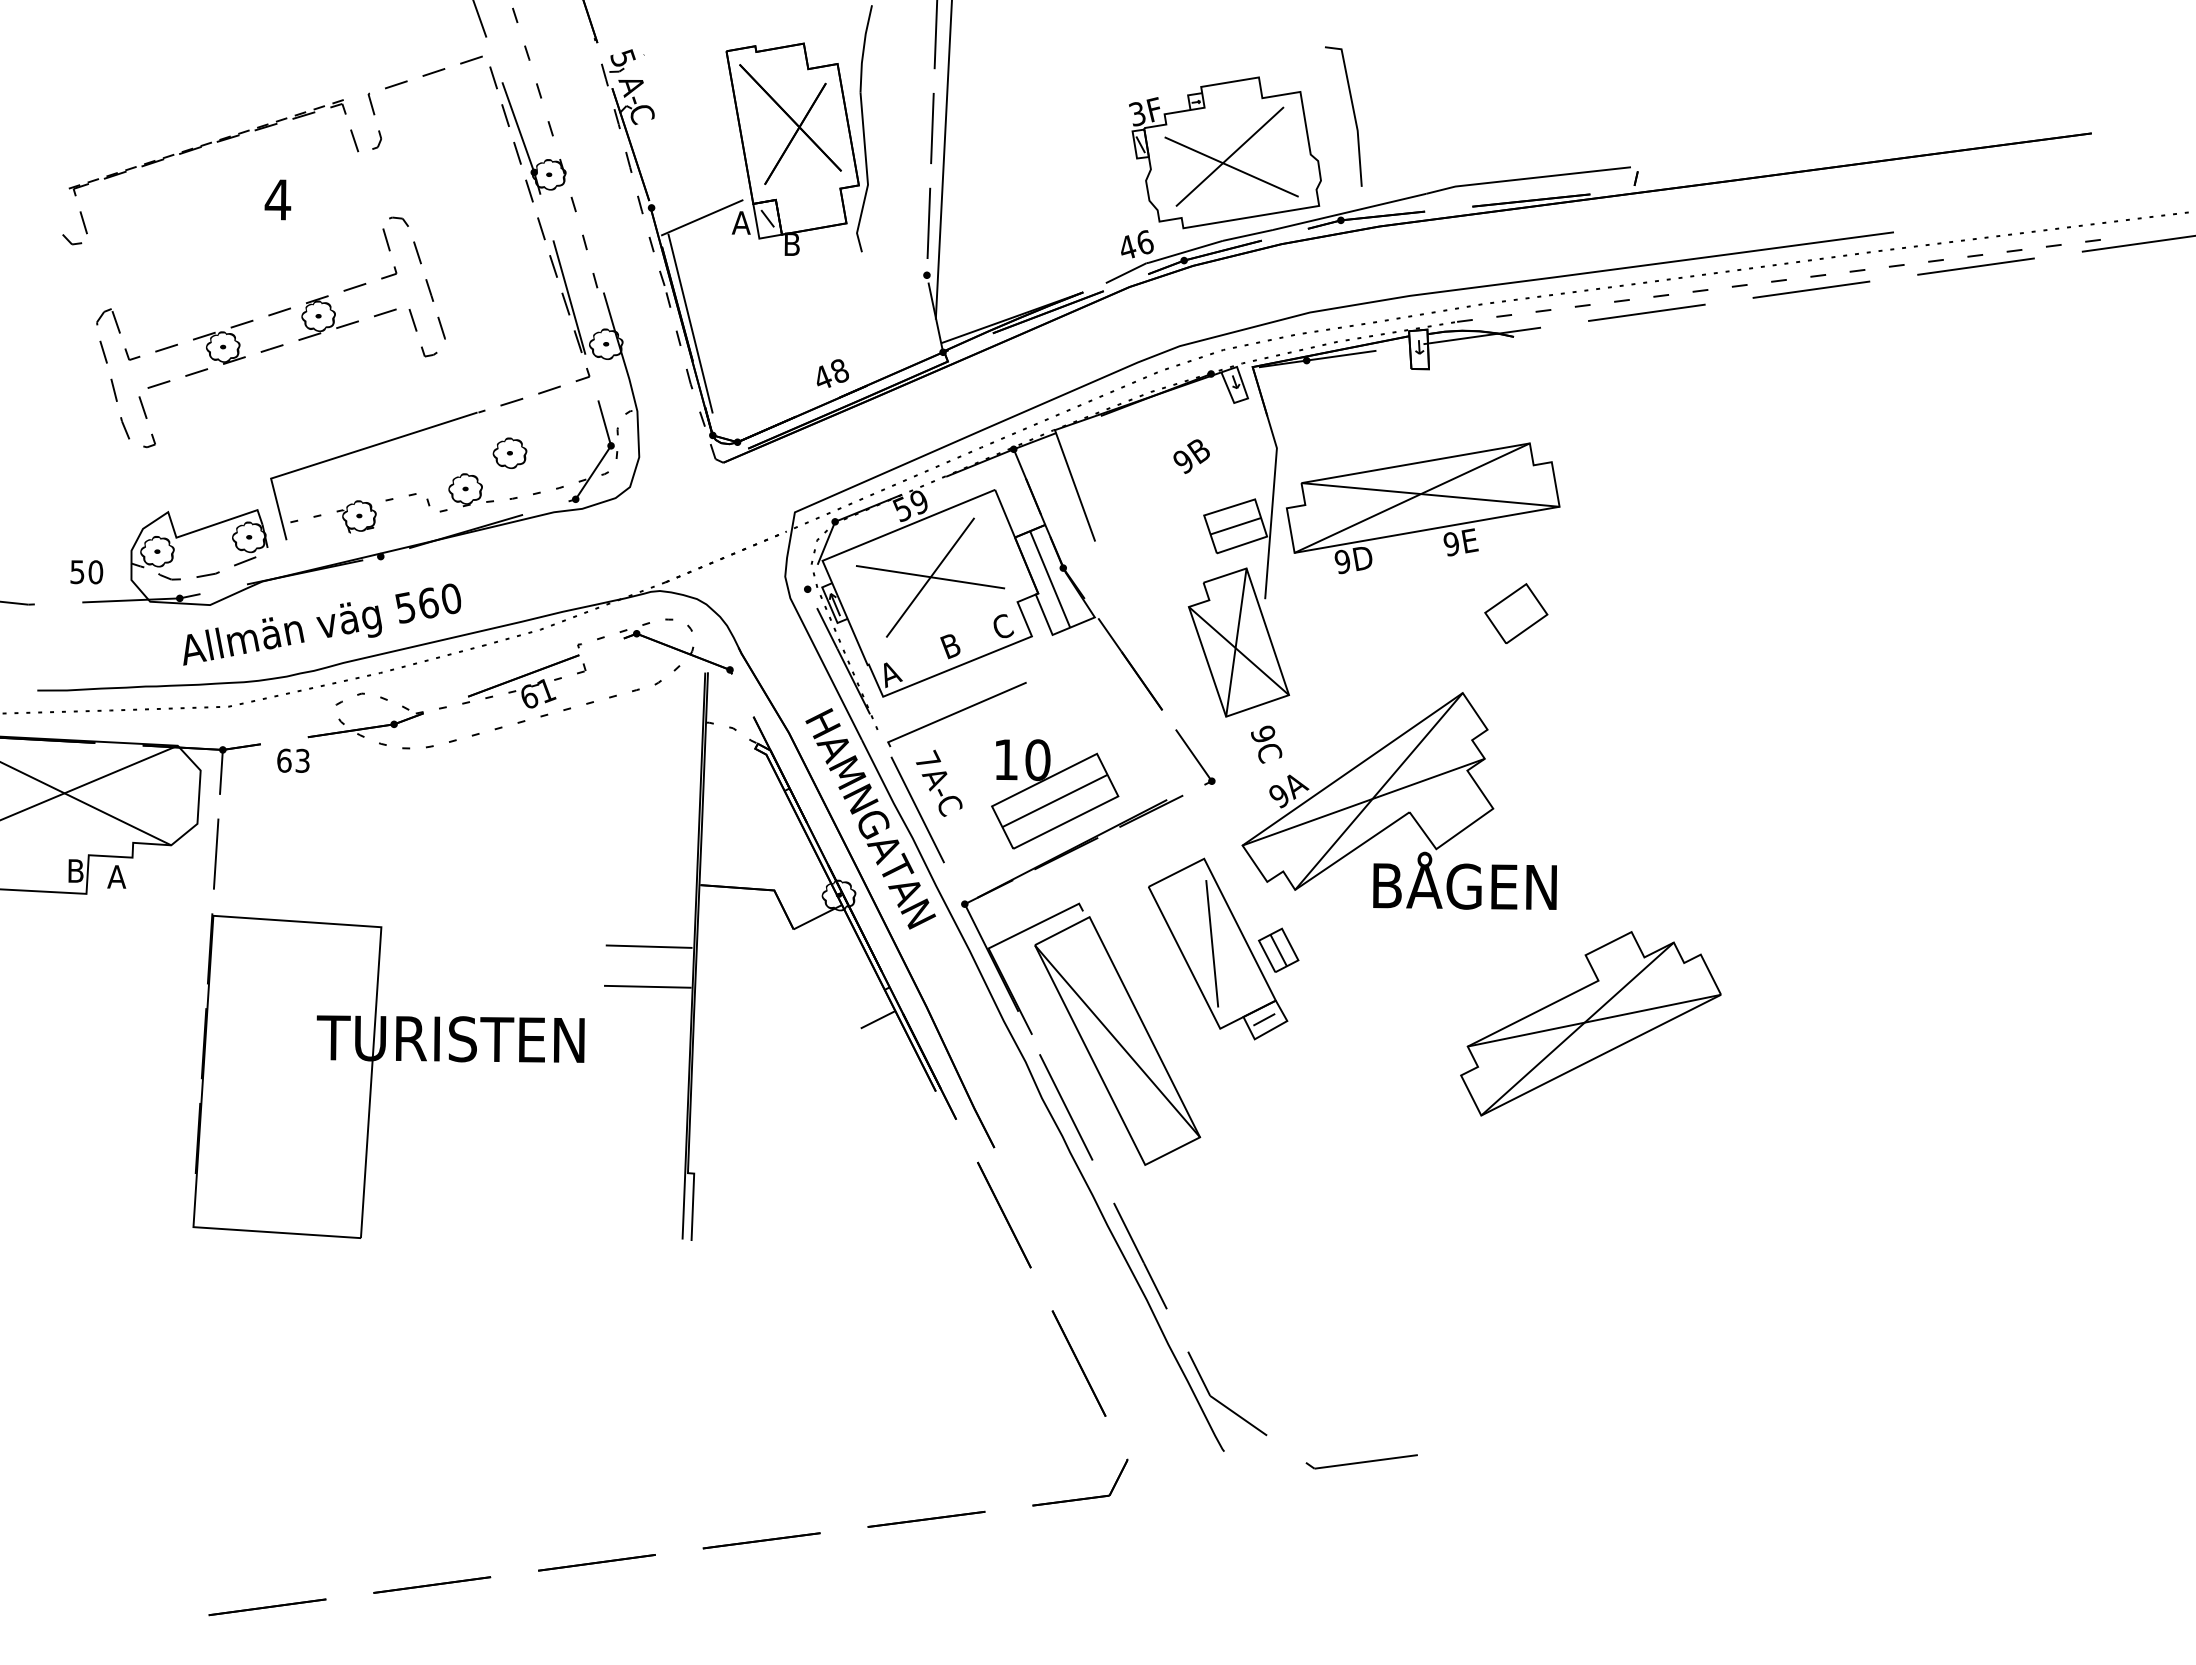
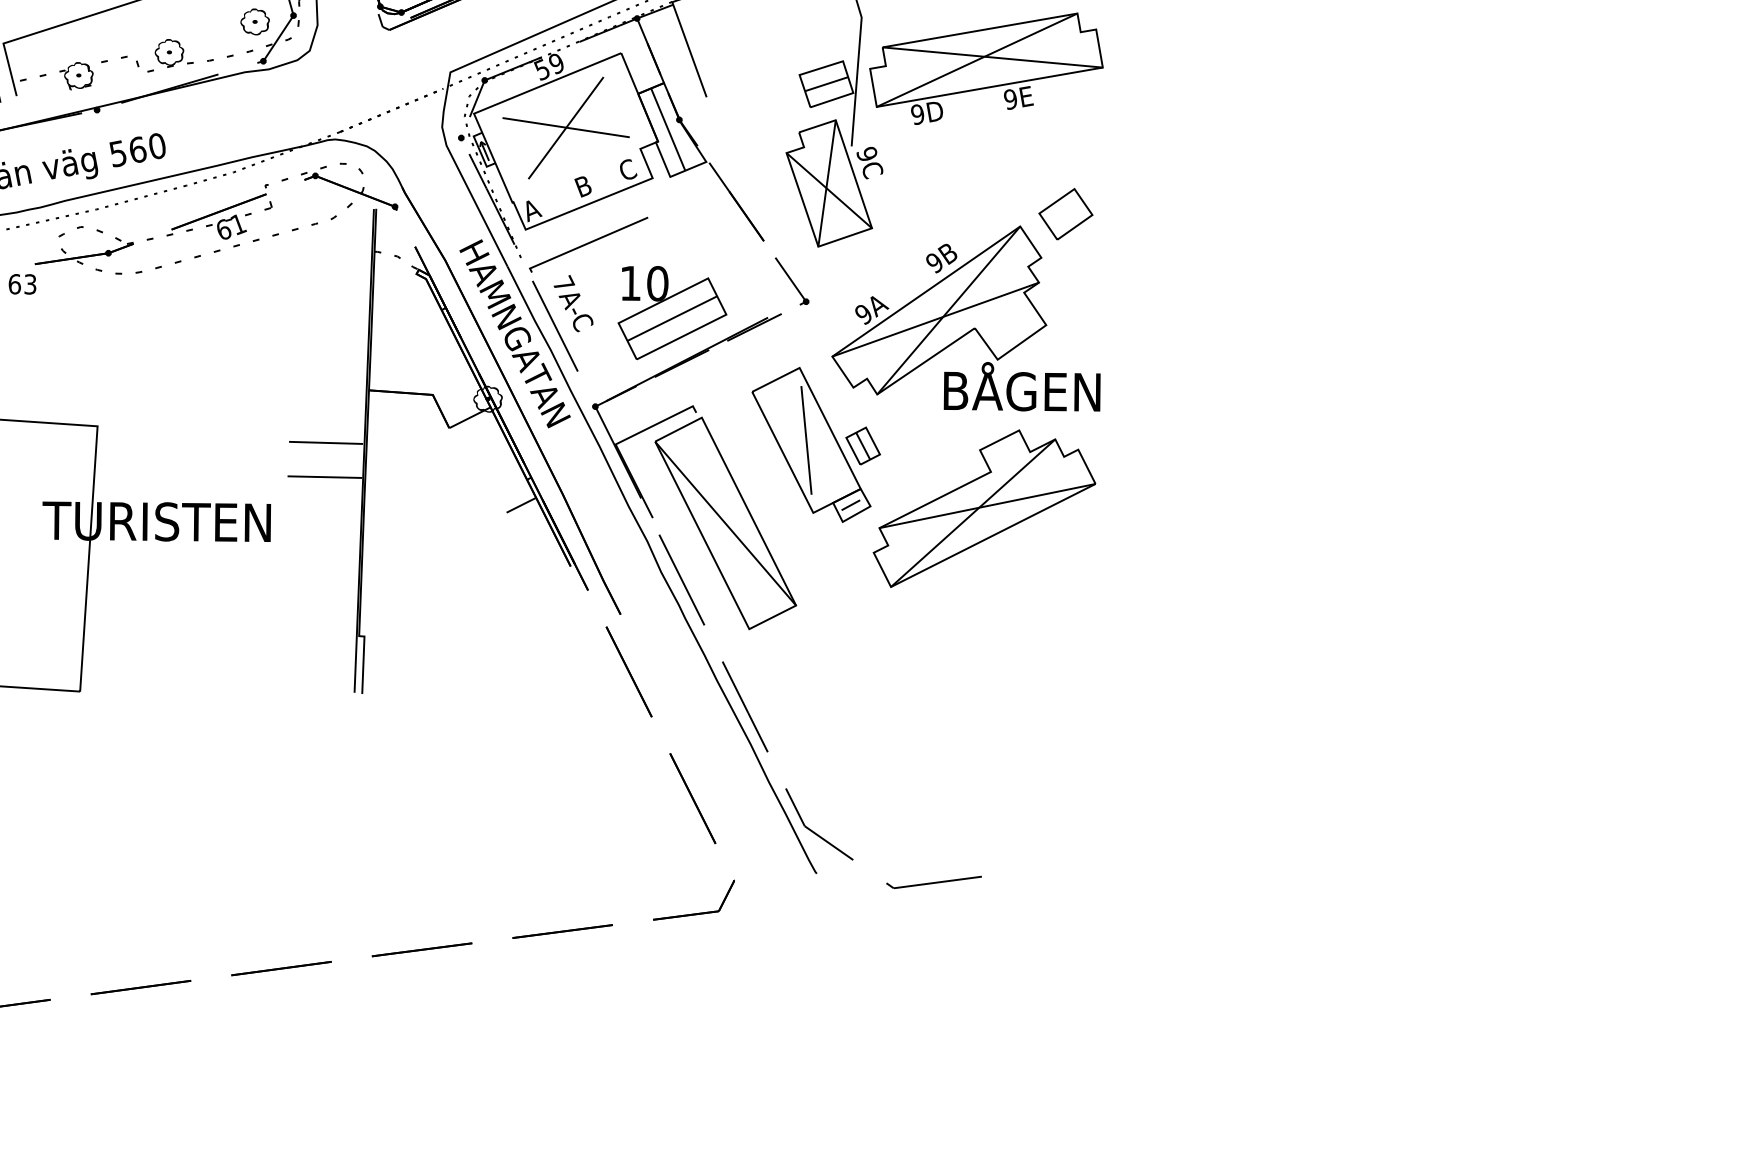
part: (509, 452) -> (254, 21), moved
text: (1191, 456) -> (941, 258), moved
part: (1516, 613) -> (1066, 214), moved
text: (1266, 744) -> (869, 162), moved
part: (1590, 1023) -> (984, 508), moved

